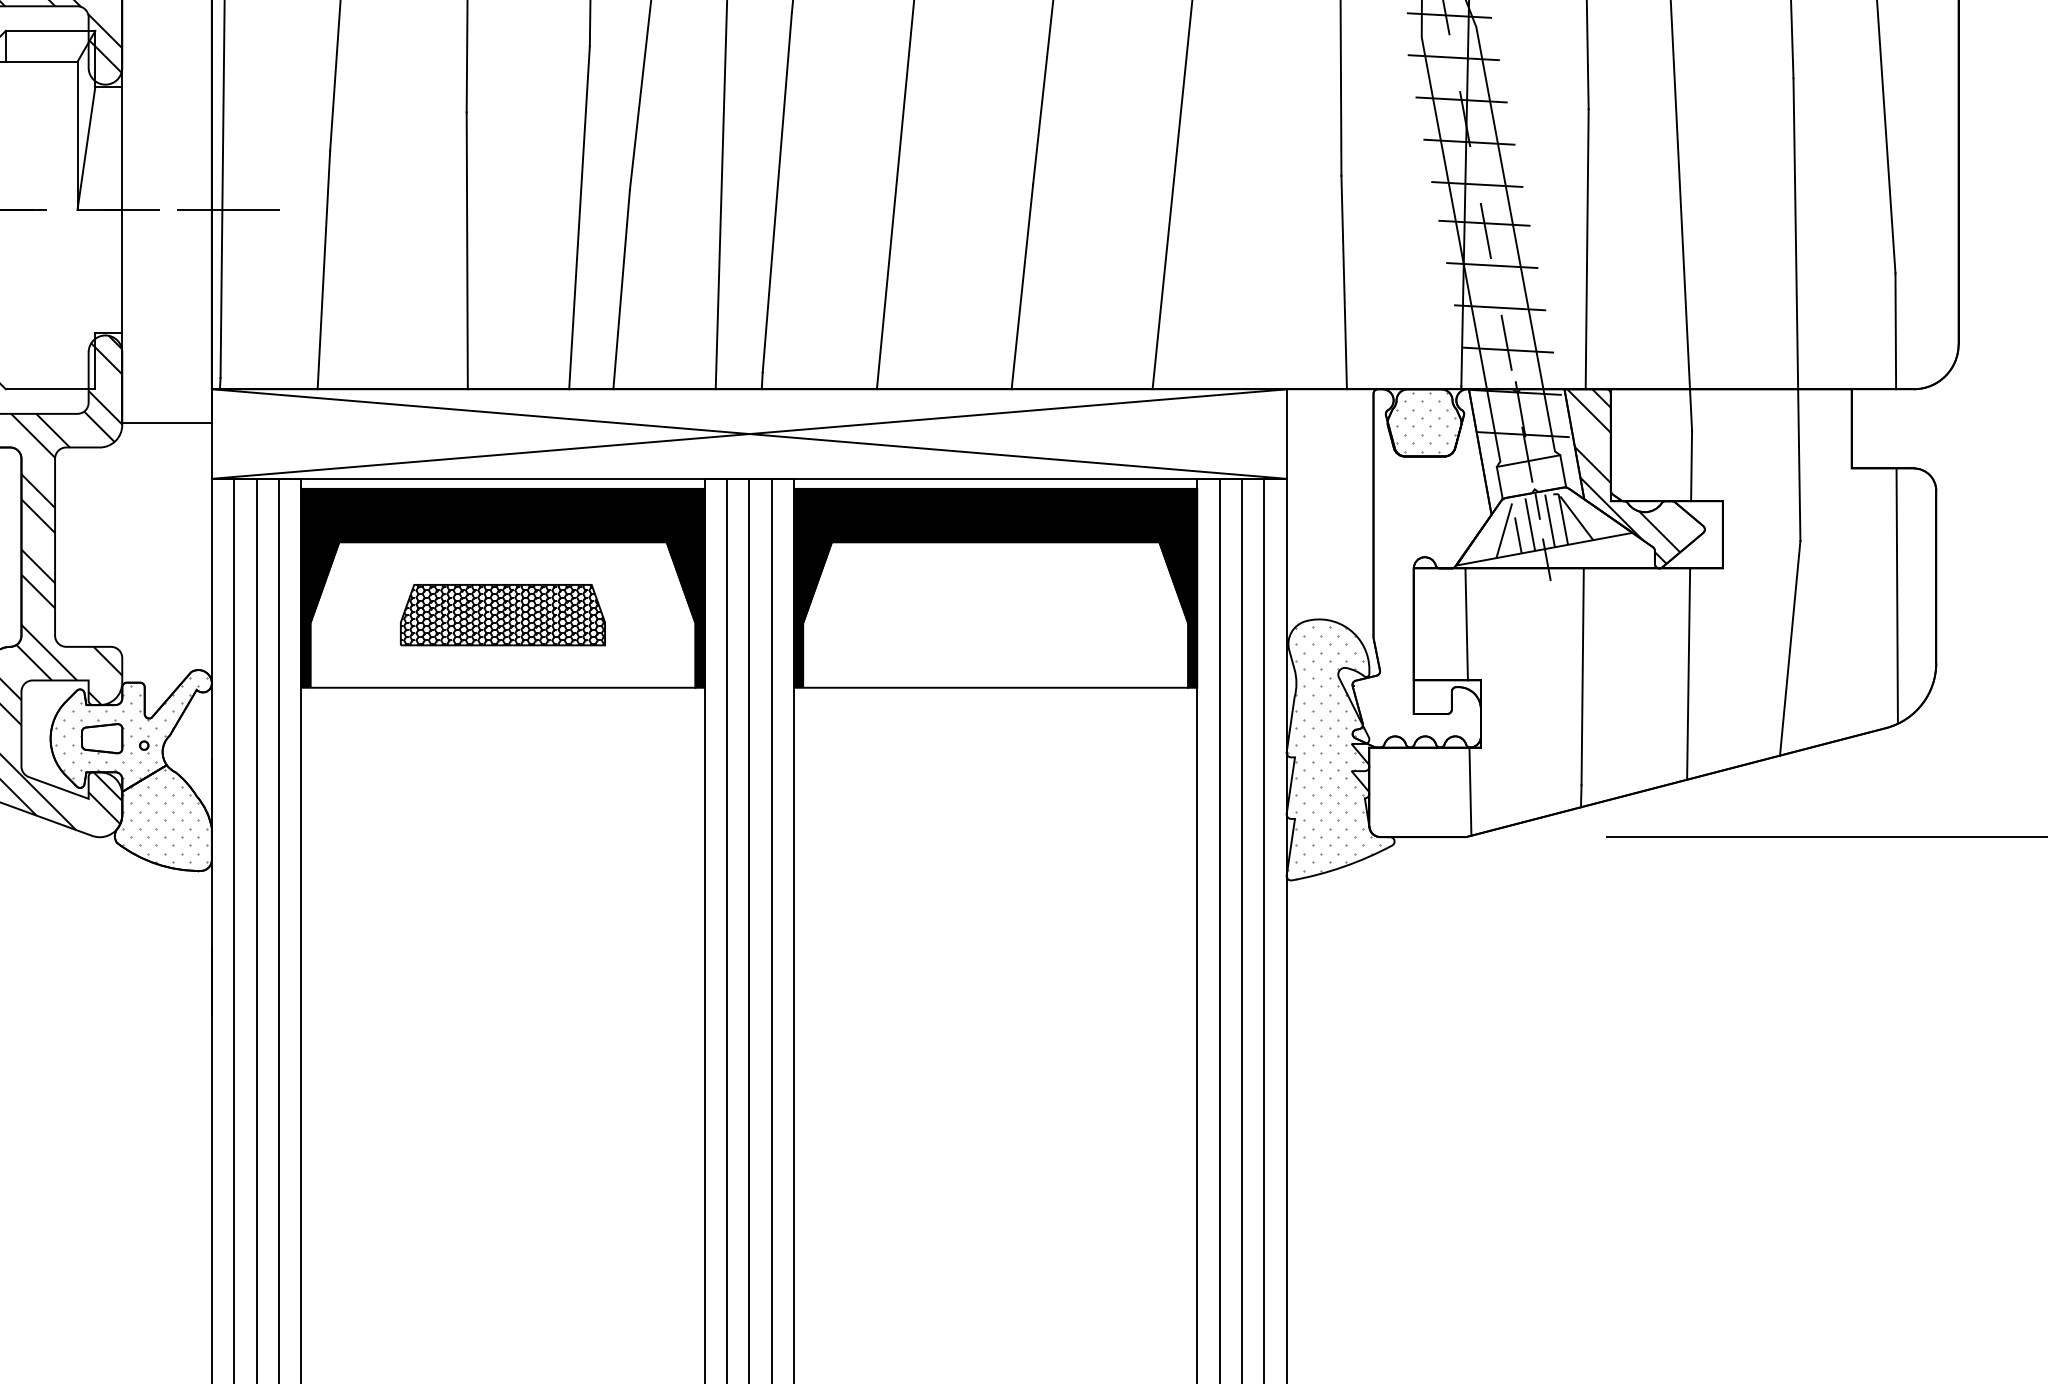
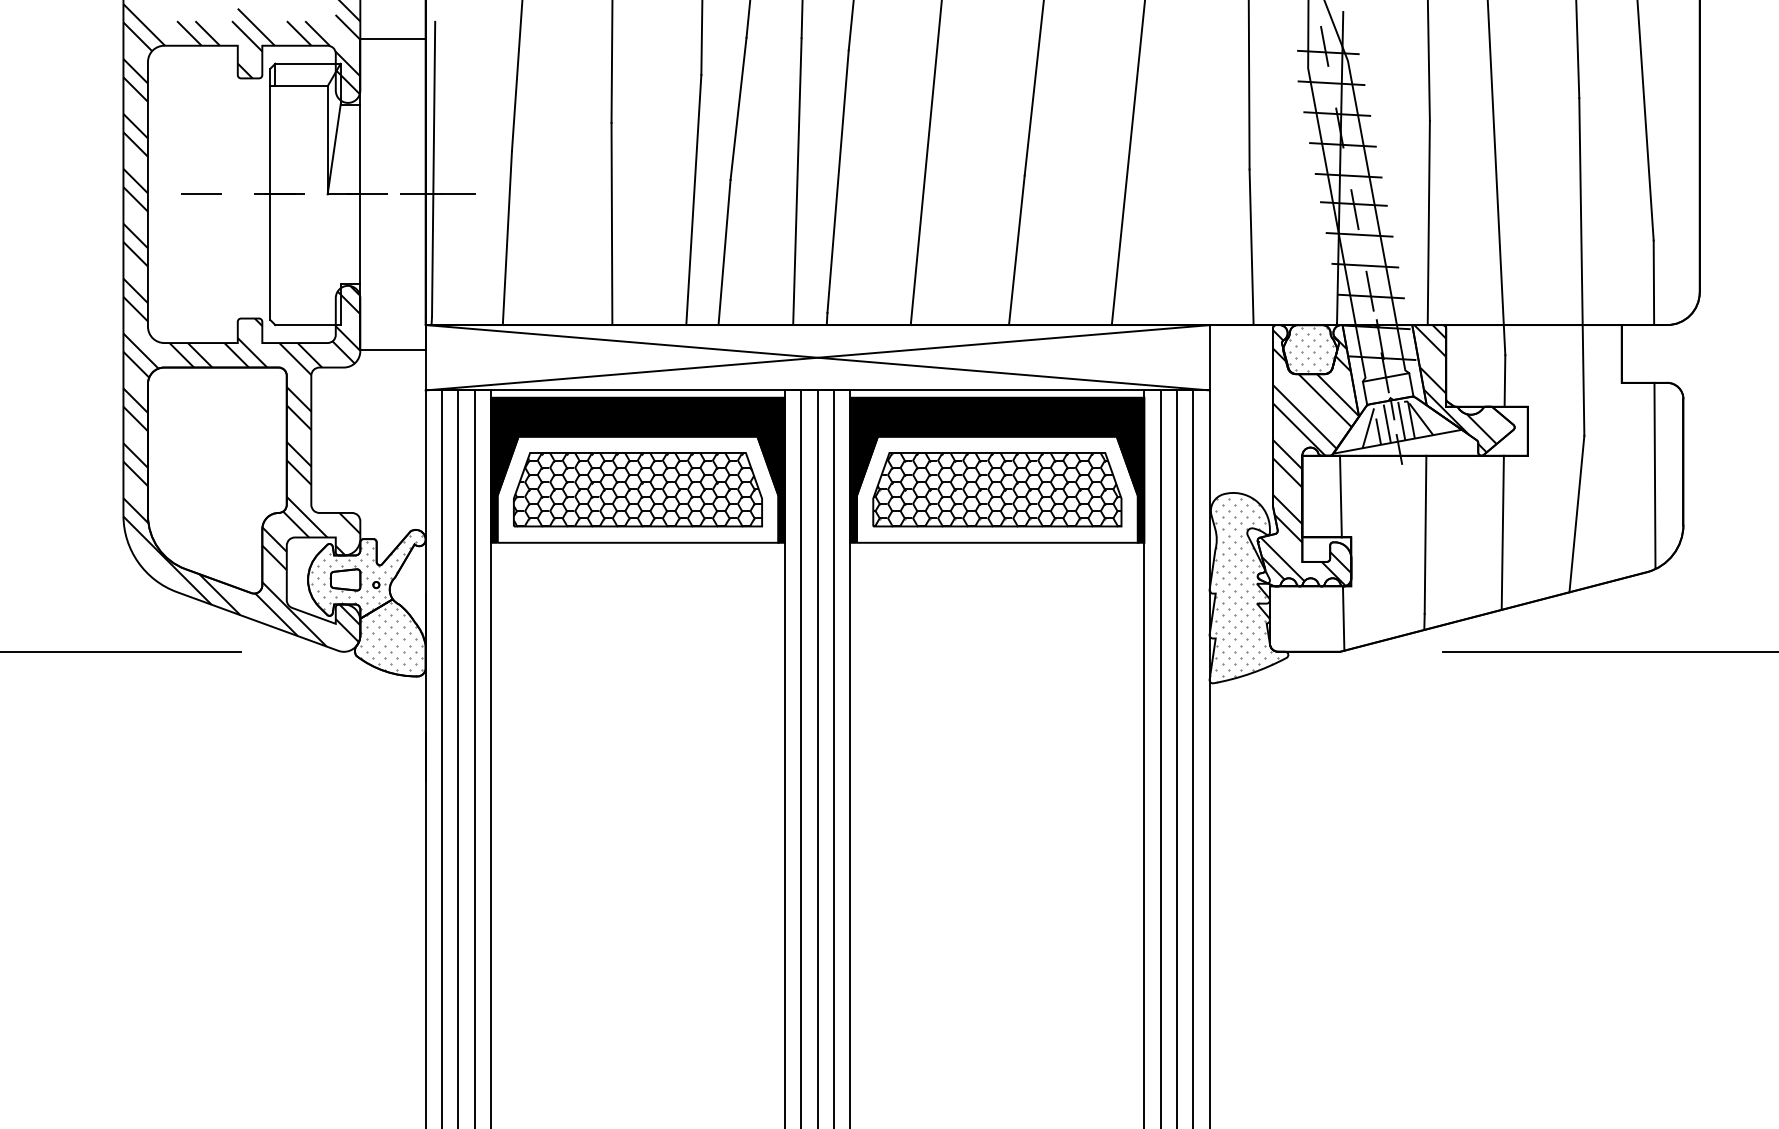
hatch: (1423, 572) -> (1309, 458), added
part: (502, 614) -> (637, 489), size x1.67
part: (995, 614) -> (997, 489), added

